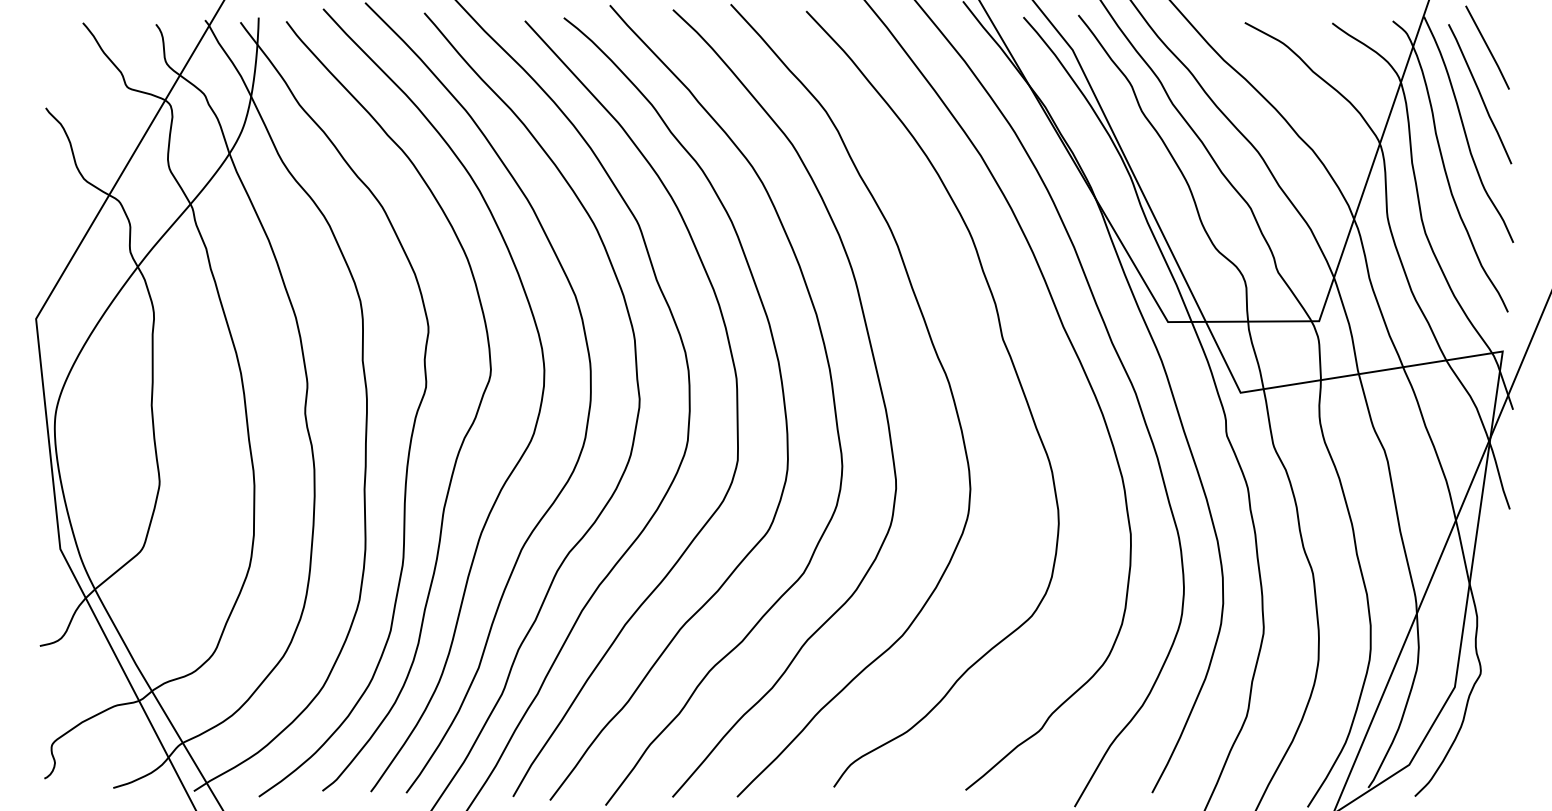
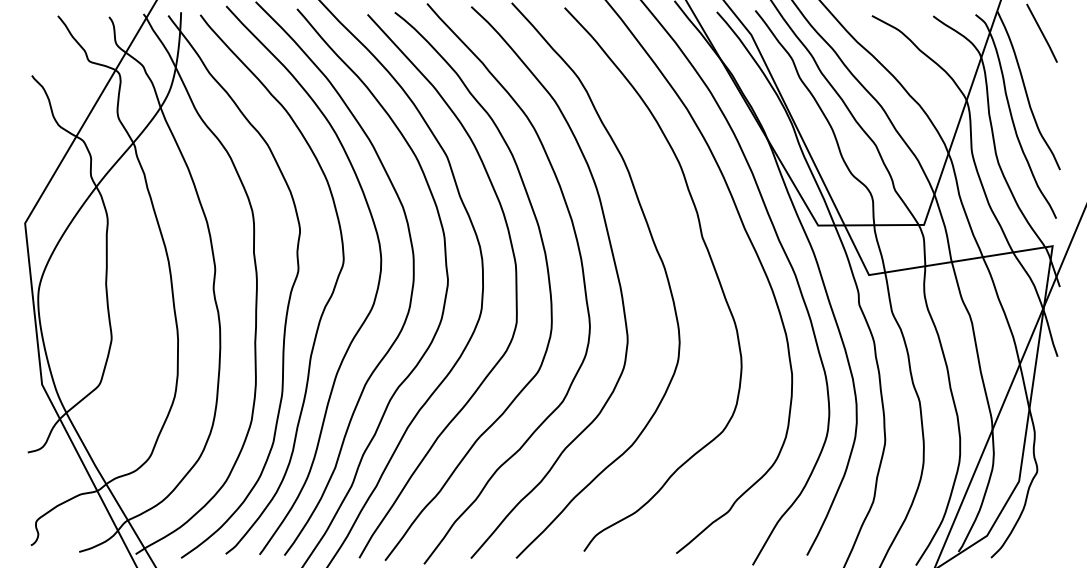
line: (1480, 94) -> (1037, 66), removed

